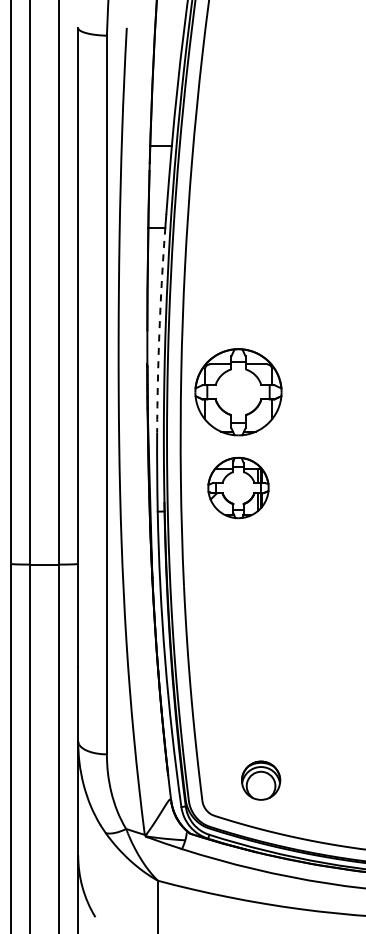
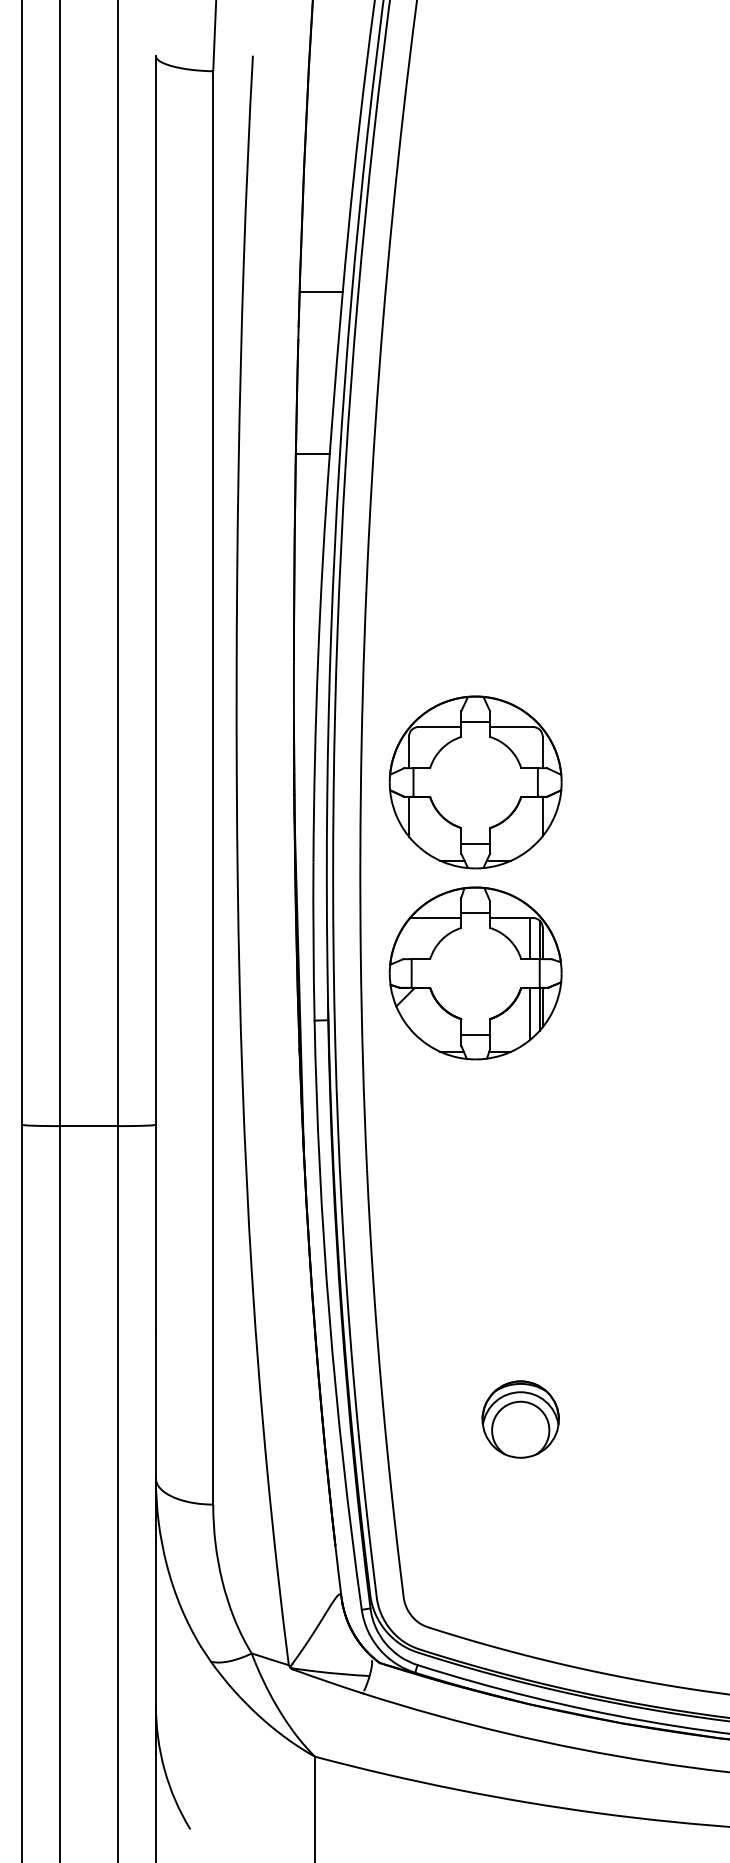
arc: (159, 329) -> (318, 657), dashed -> solid
part: (238, 487) -> (475, 972), size x1.43
part: (261, 780) -> (521, 1419), moved

